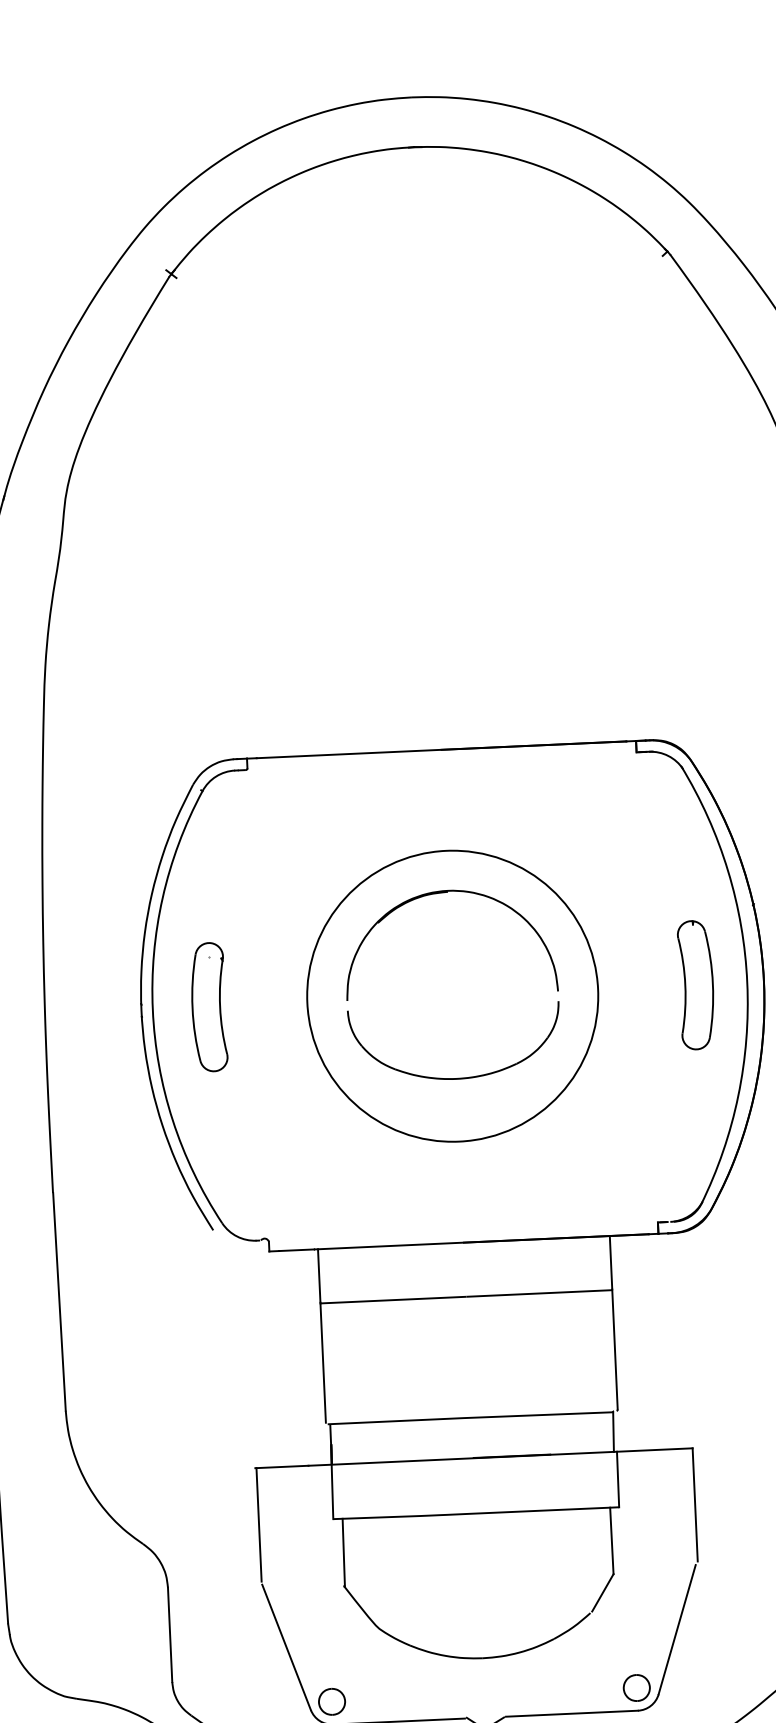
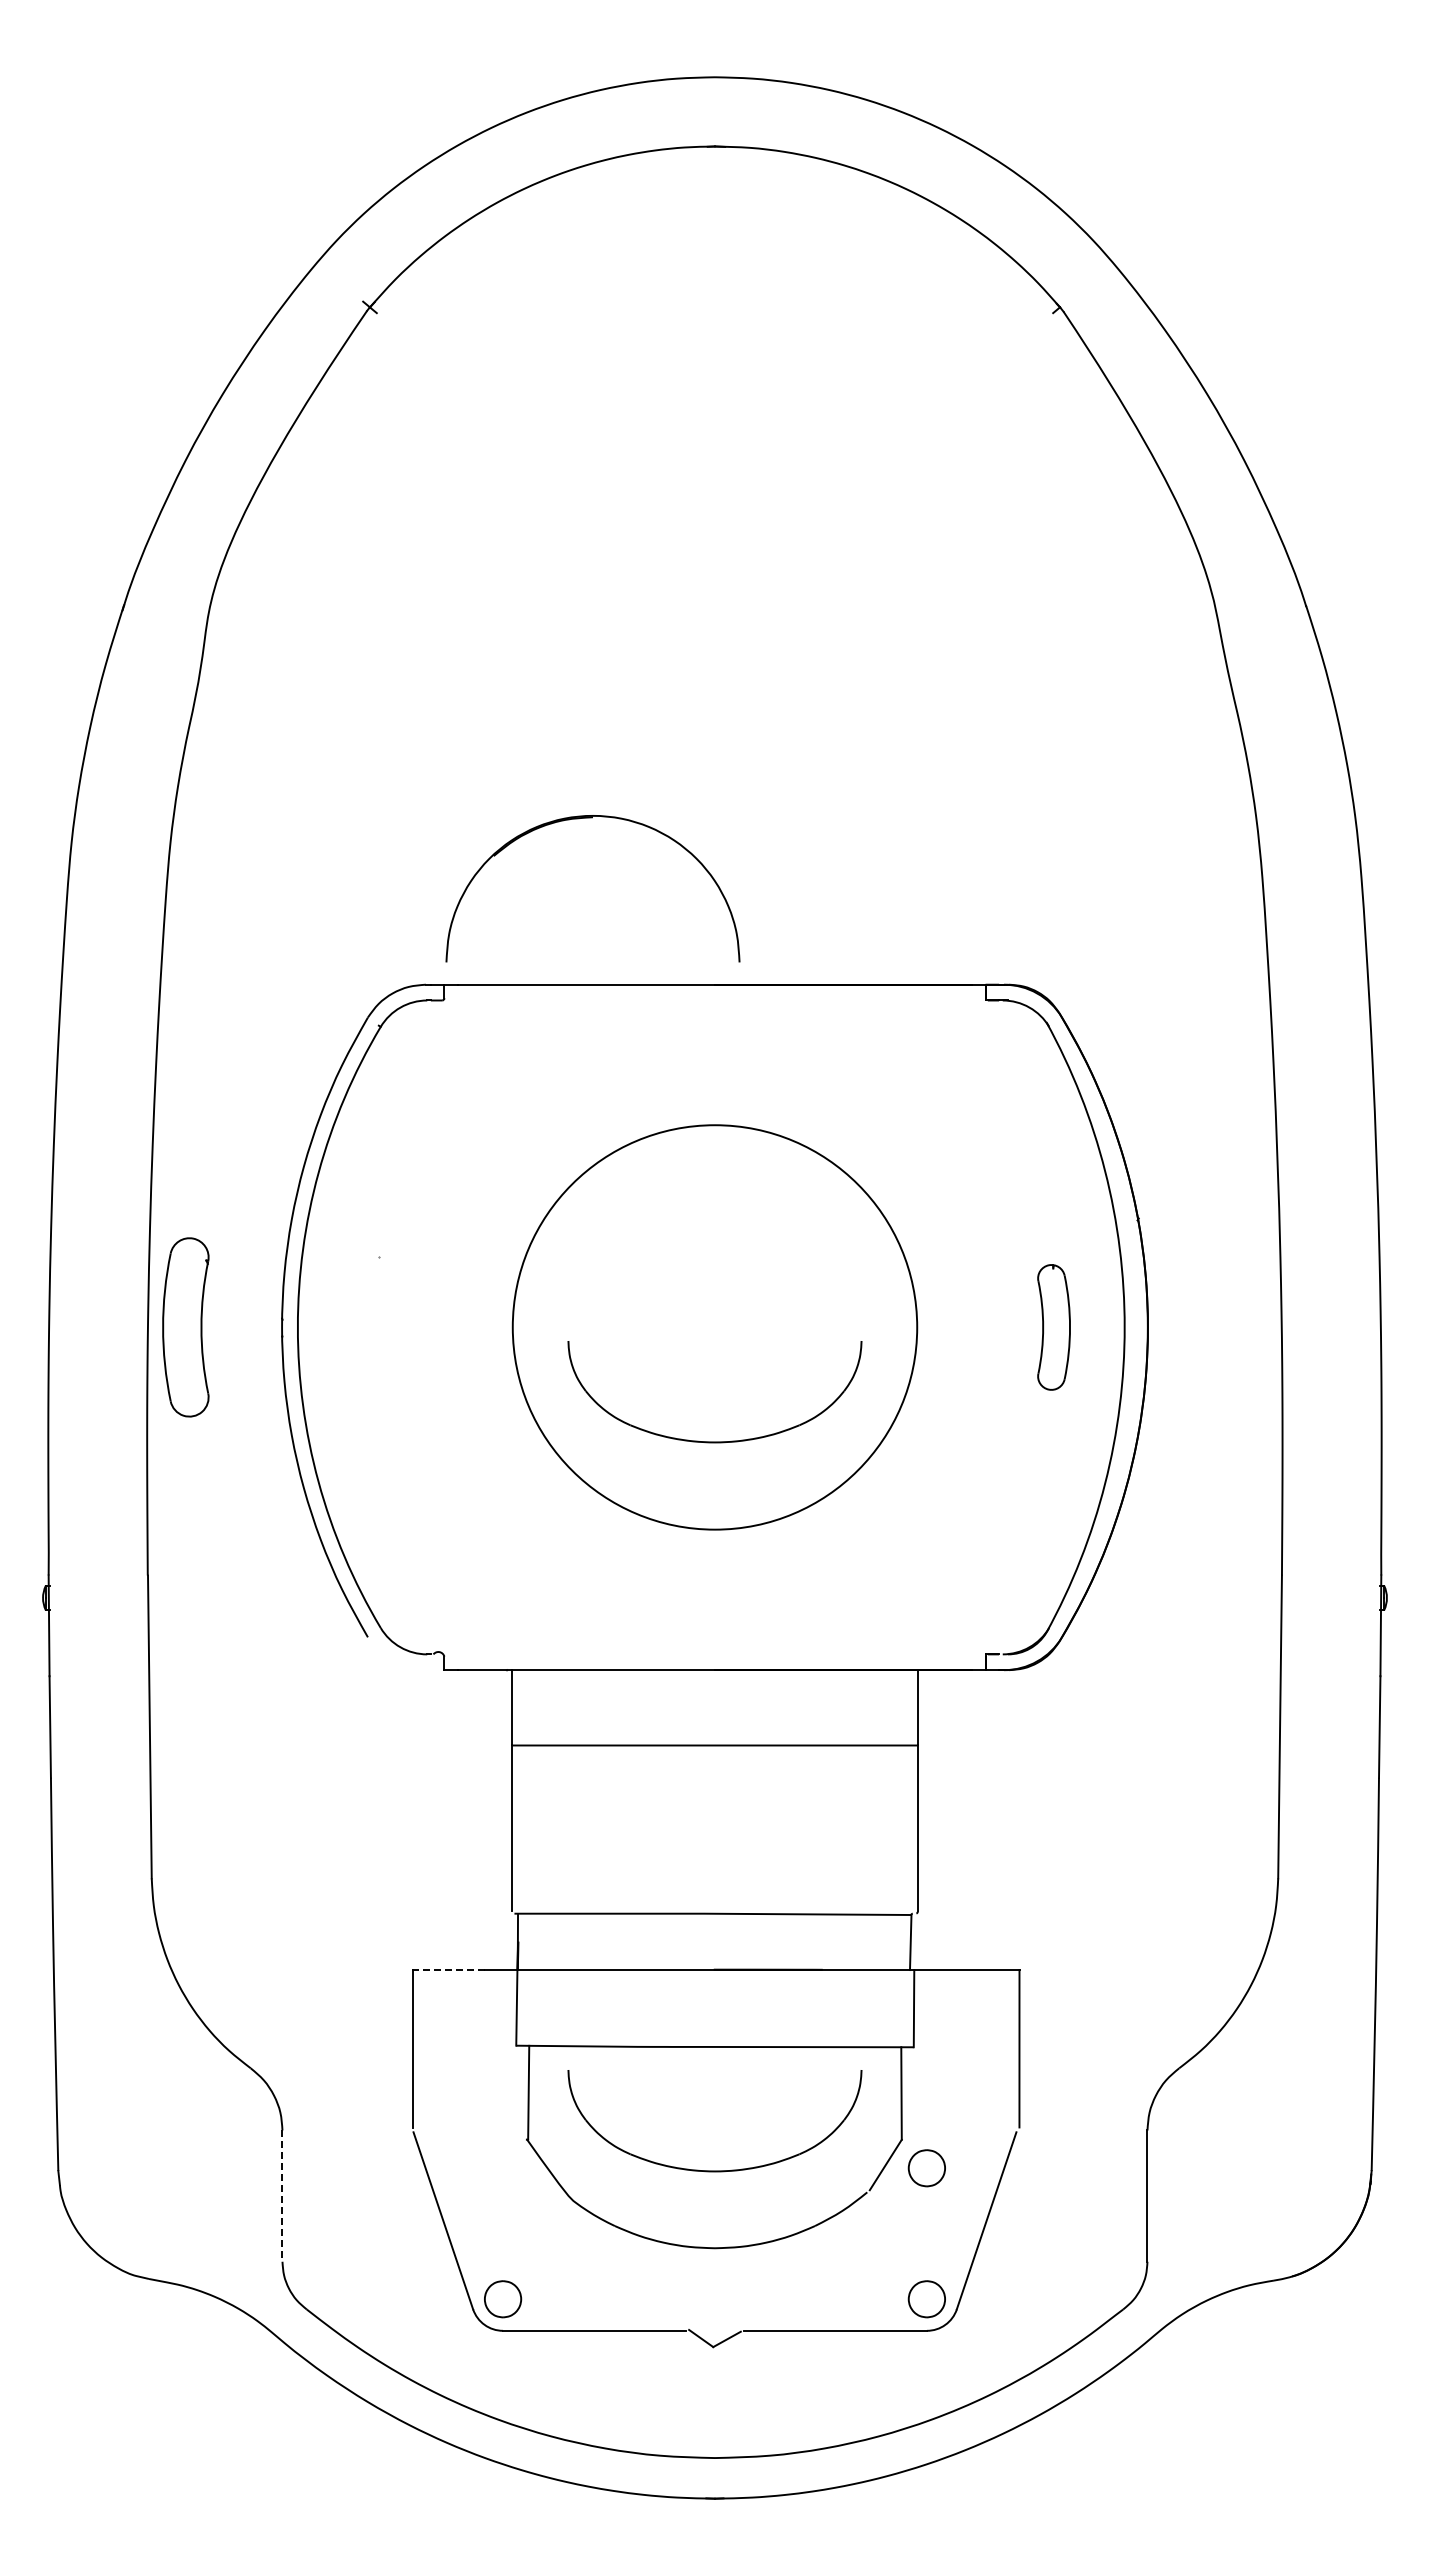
part: (447, 892) -> (592, 818), moved
part: (696, 985) -> (1053, 1327), size x0.7
part: (208, 1007) -> (185, 1327), moved
line: (282, 1467) -> (448, 1970), solid -> dashed
part: (632, 1594) -> (926, 2168), added
part: (479, 1602) -> (714, 2170), added
line: (170, 1635) -> (282, 2196), solid -> dashed

